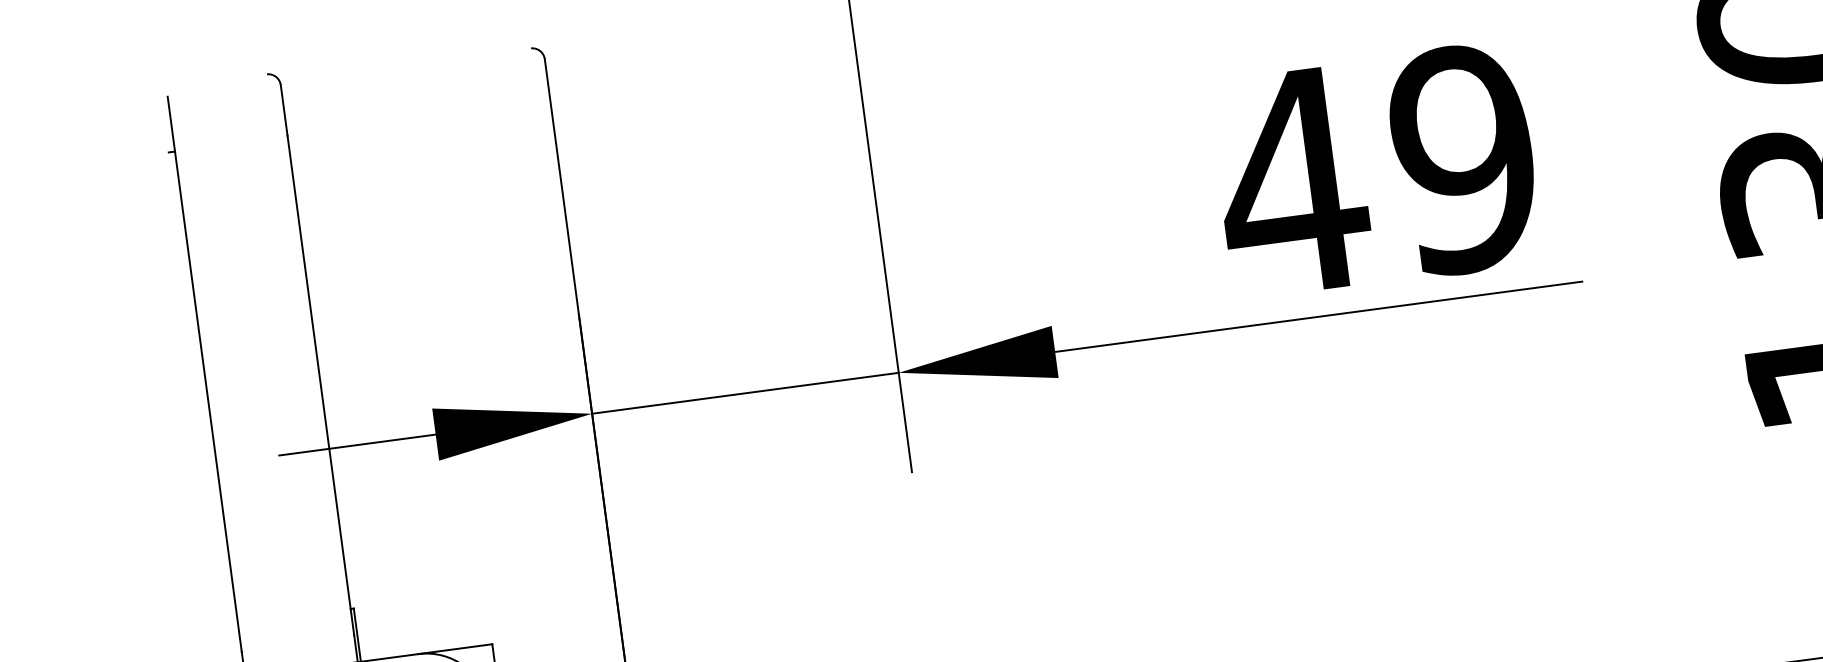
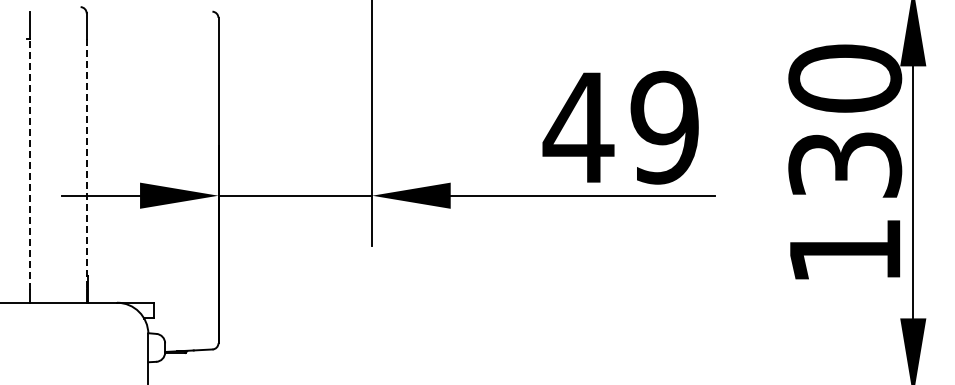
line: (320, 386) -> (86, 164), solid -> dashed
line: (208, 401) -> (30, 164), solid -> dashed

